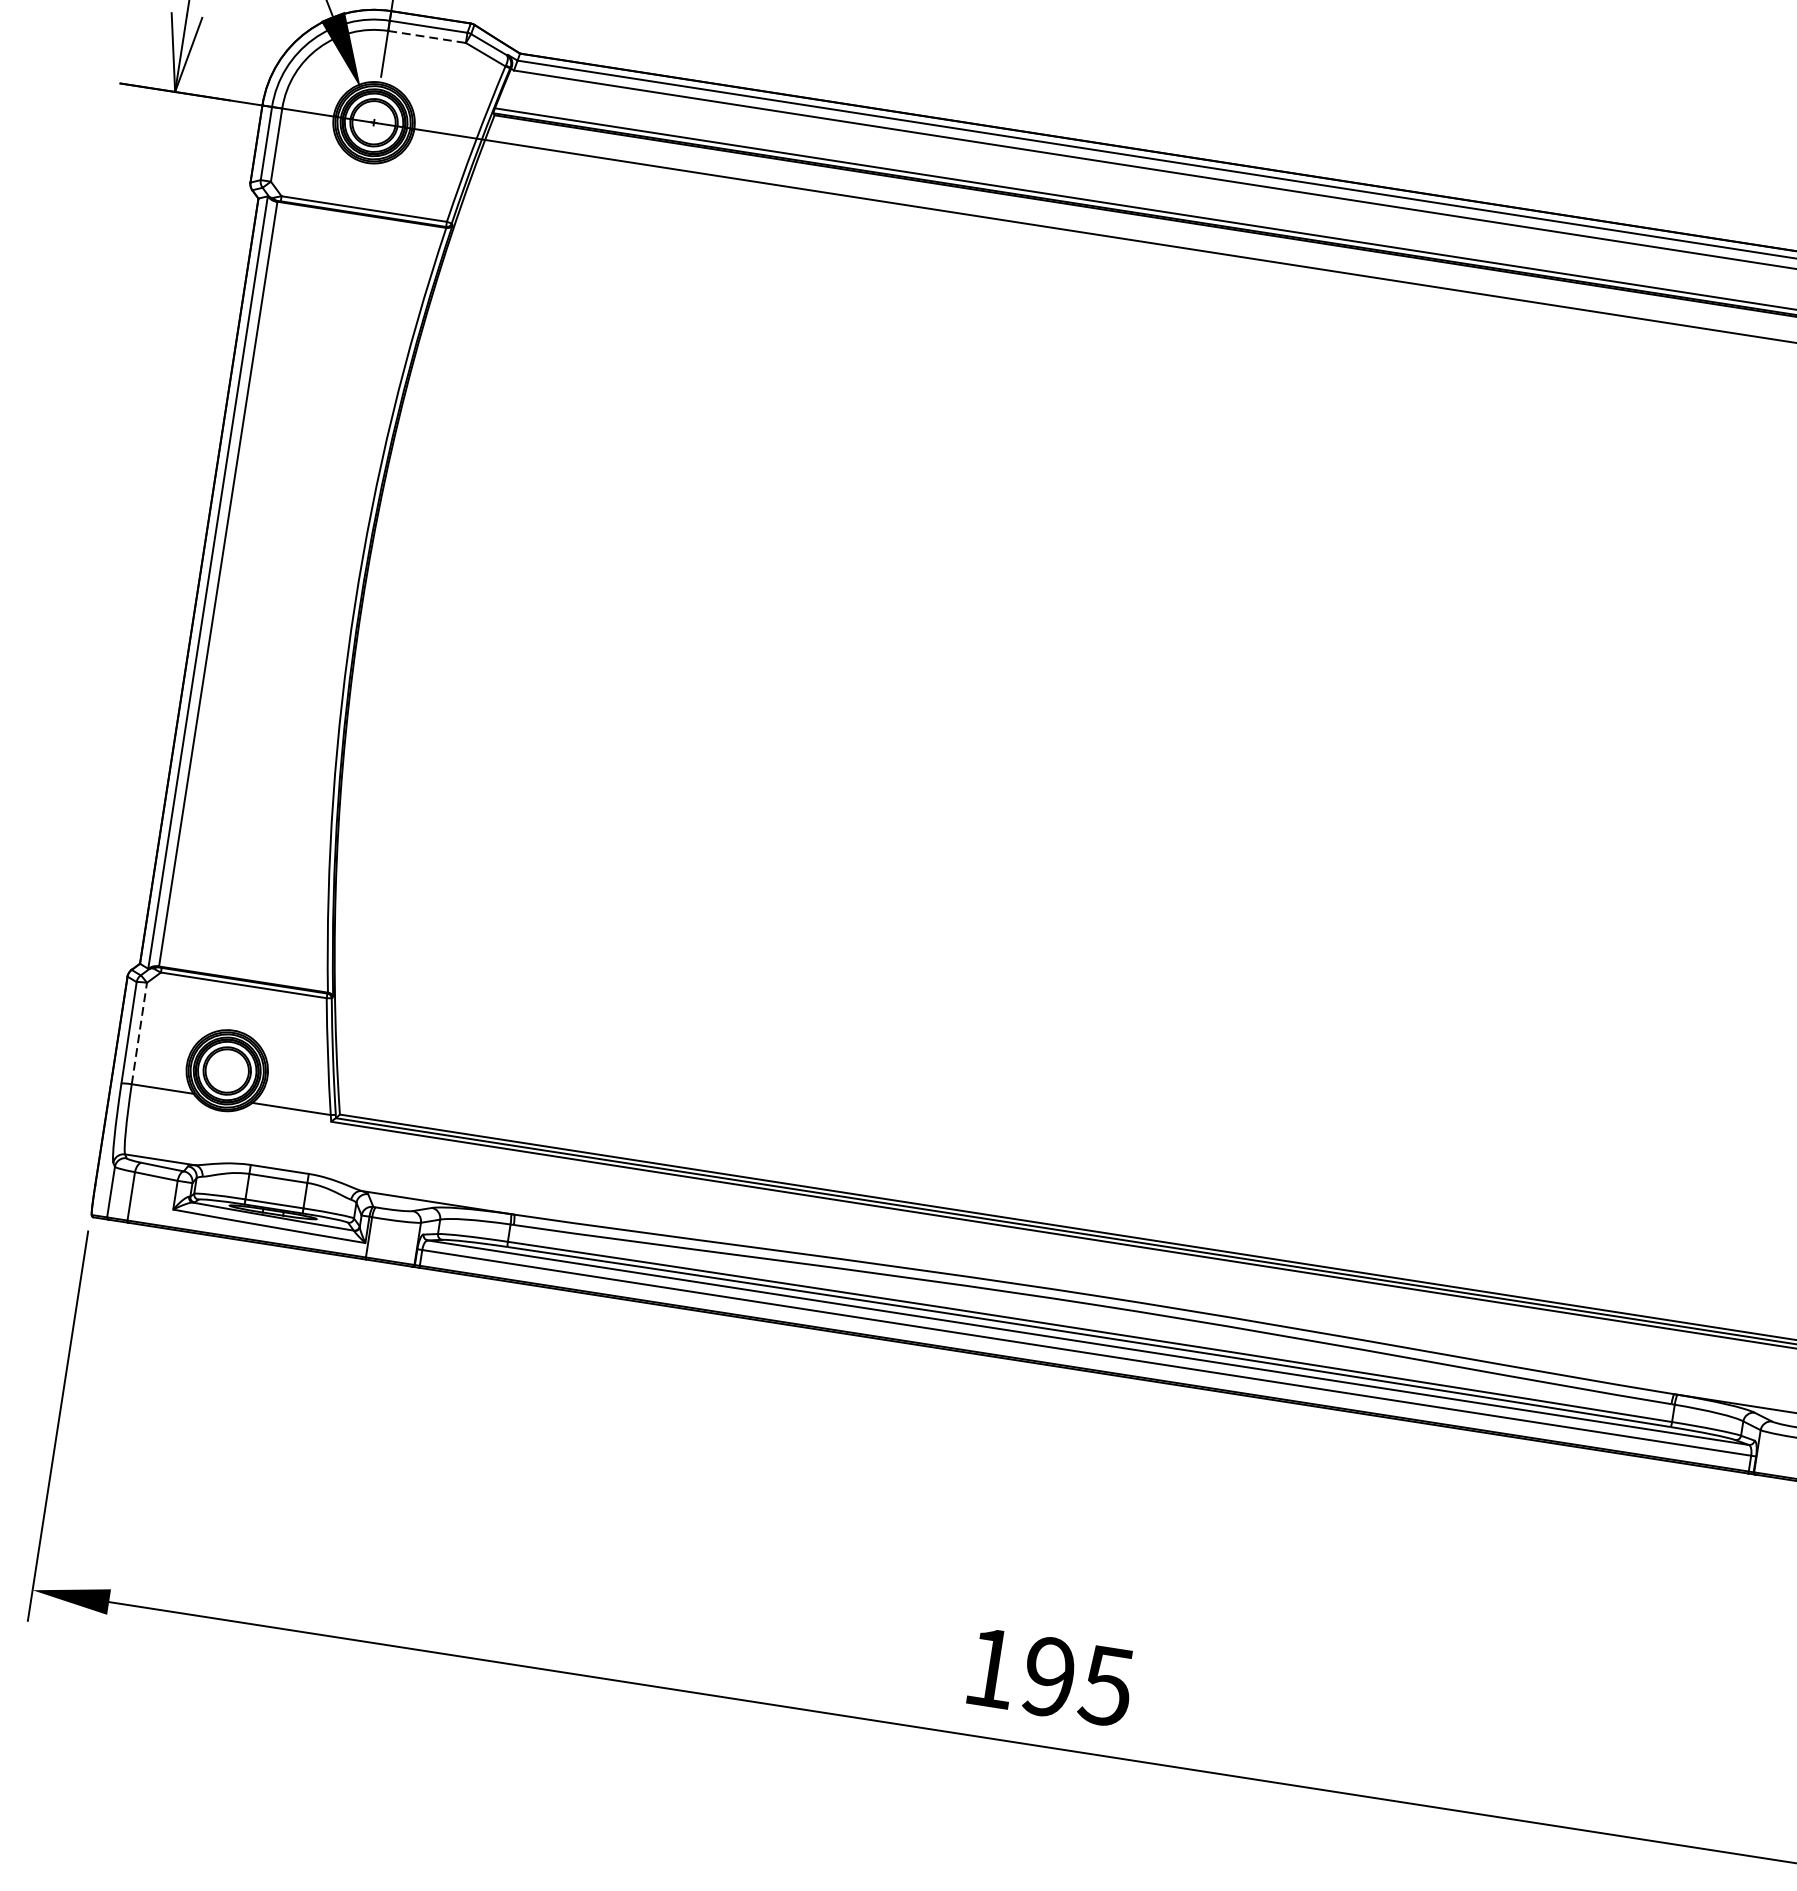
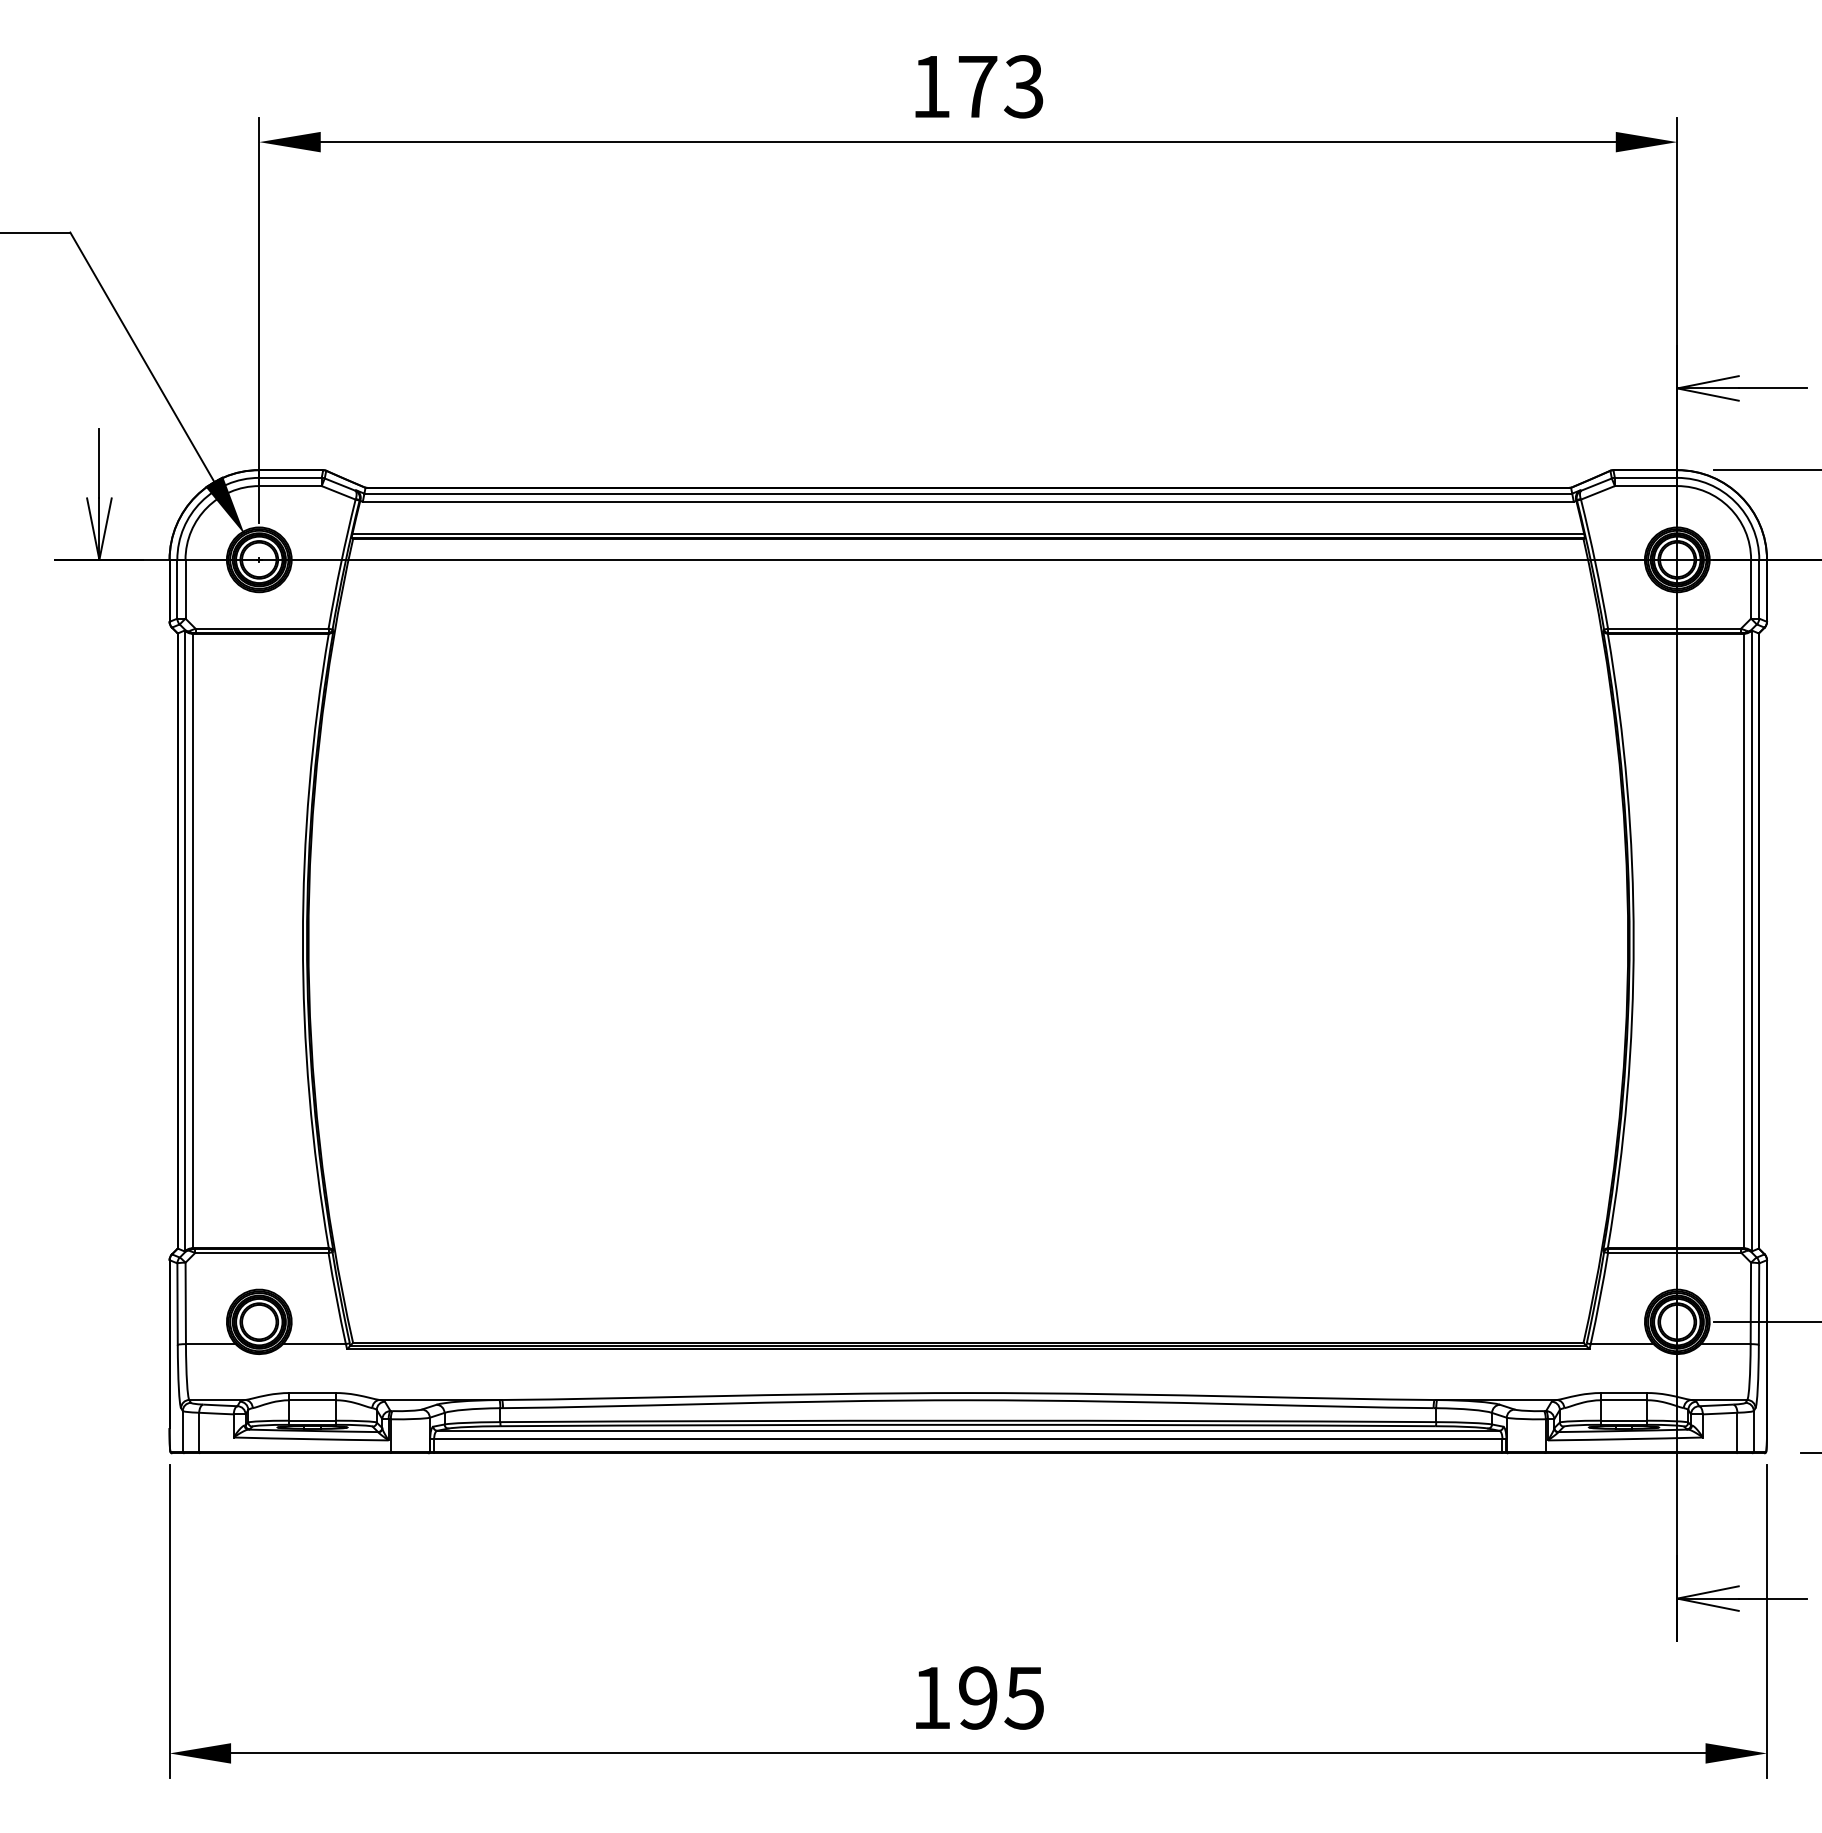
line: (428, 37) -> (291, 486), dashed -> solid
line: (139, 1033) -> (185, 1303), dashed -> solid

